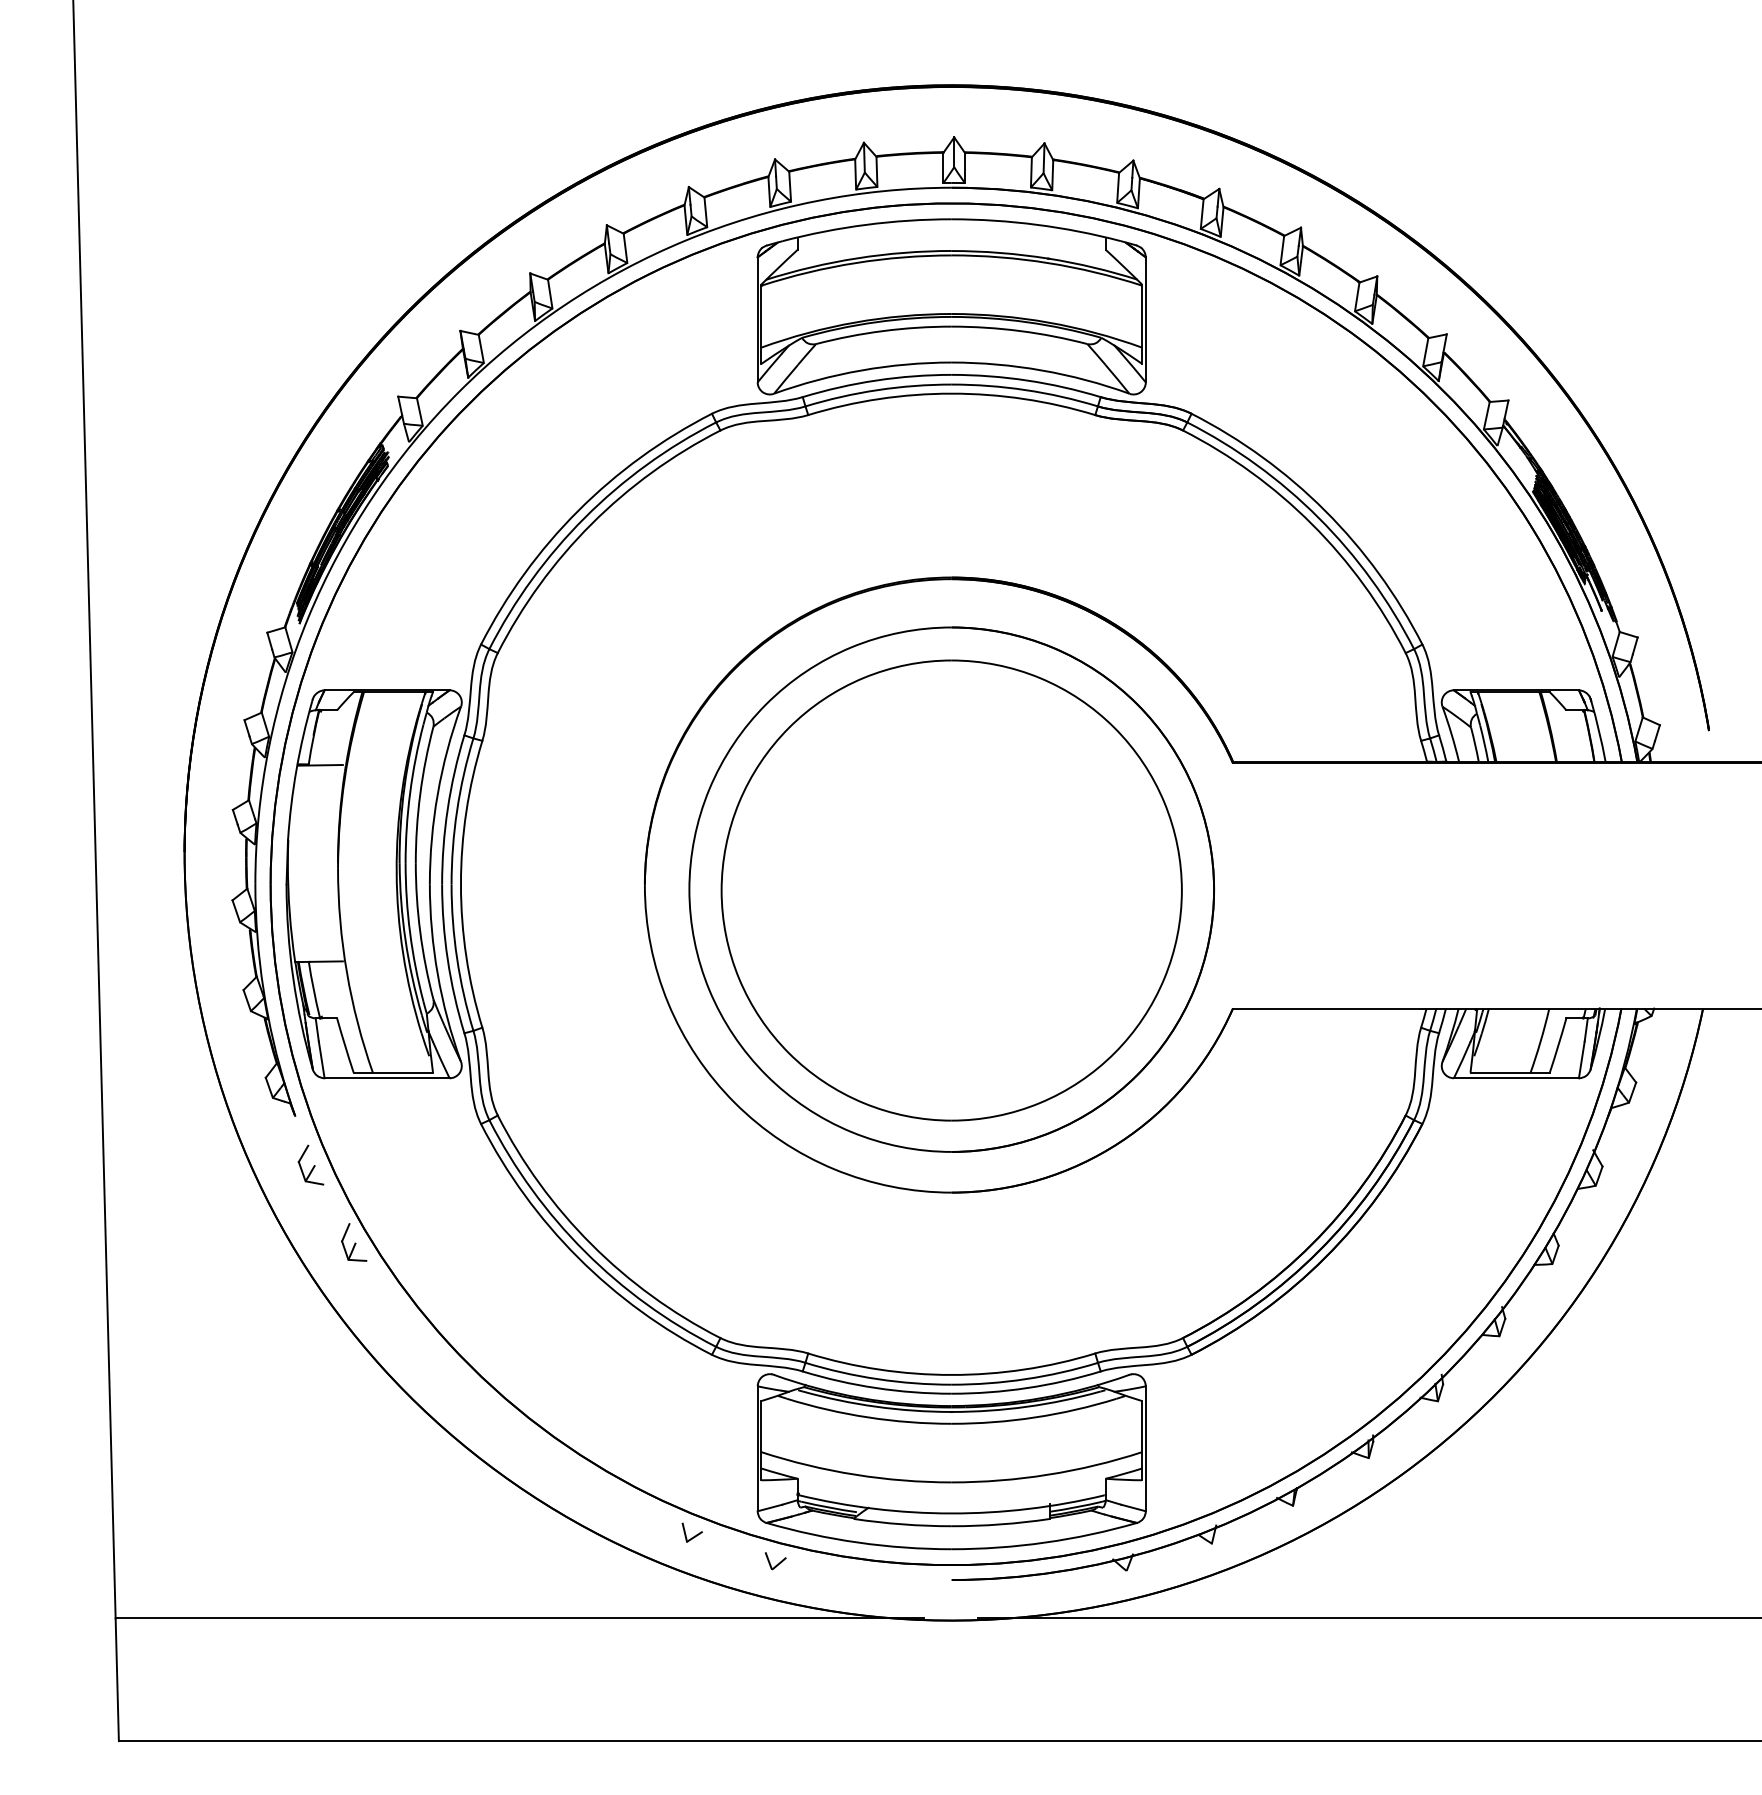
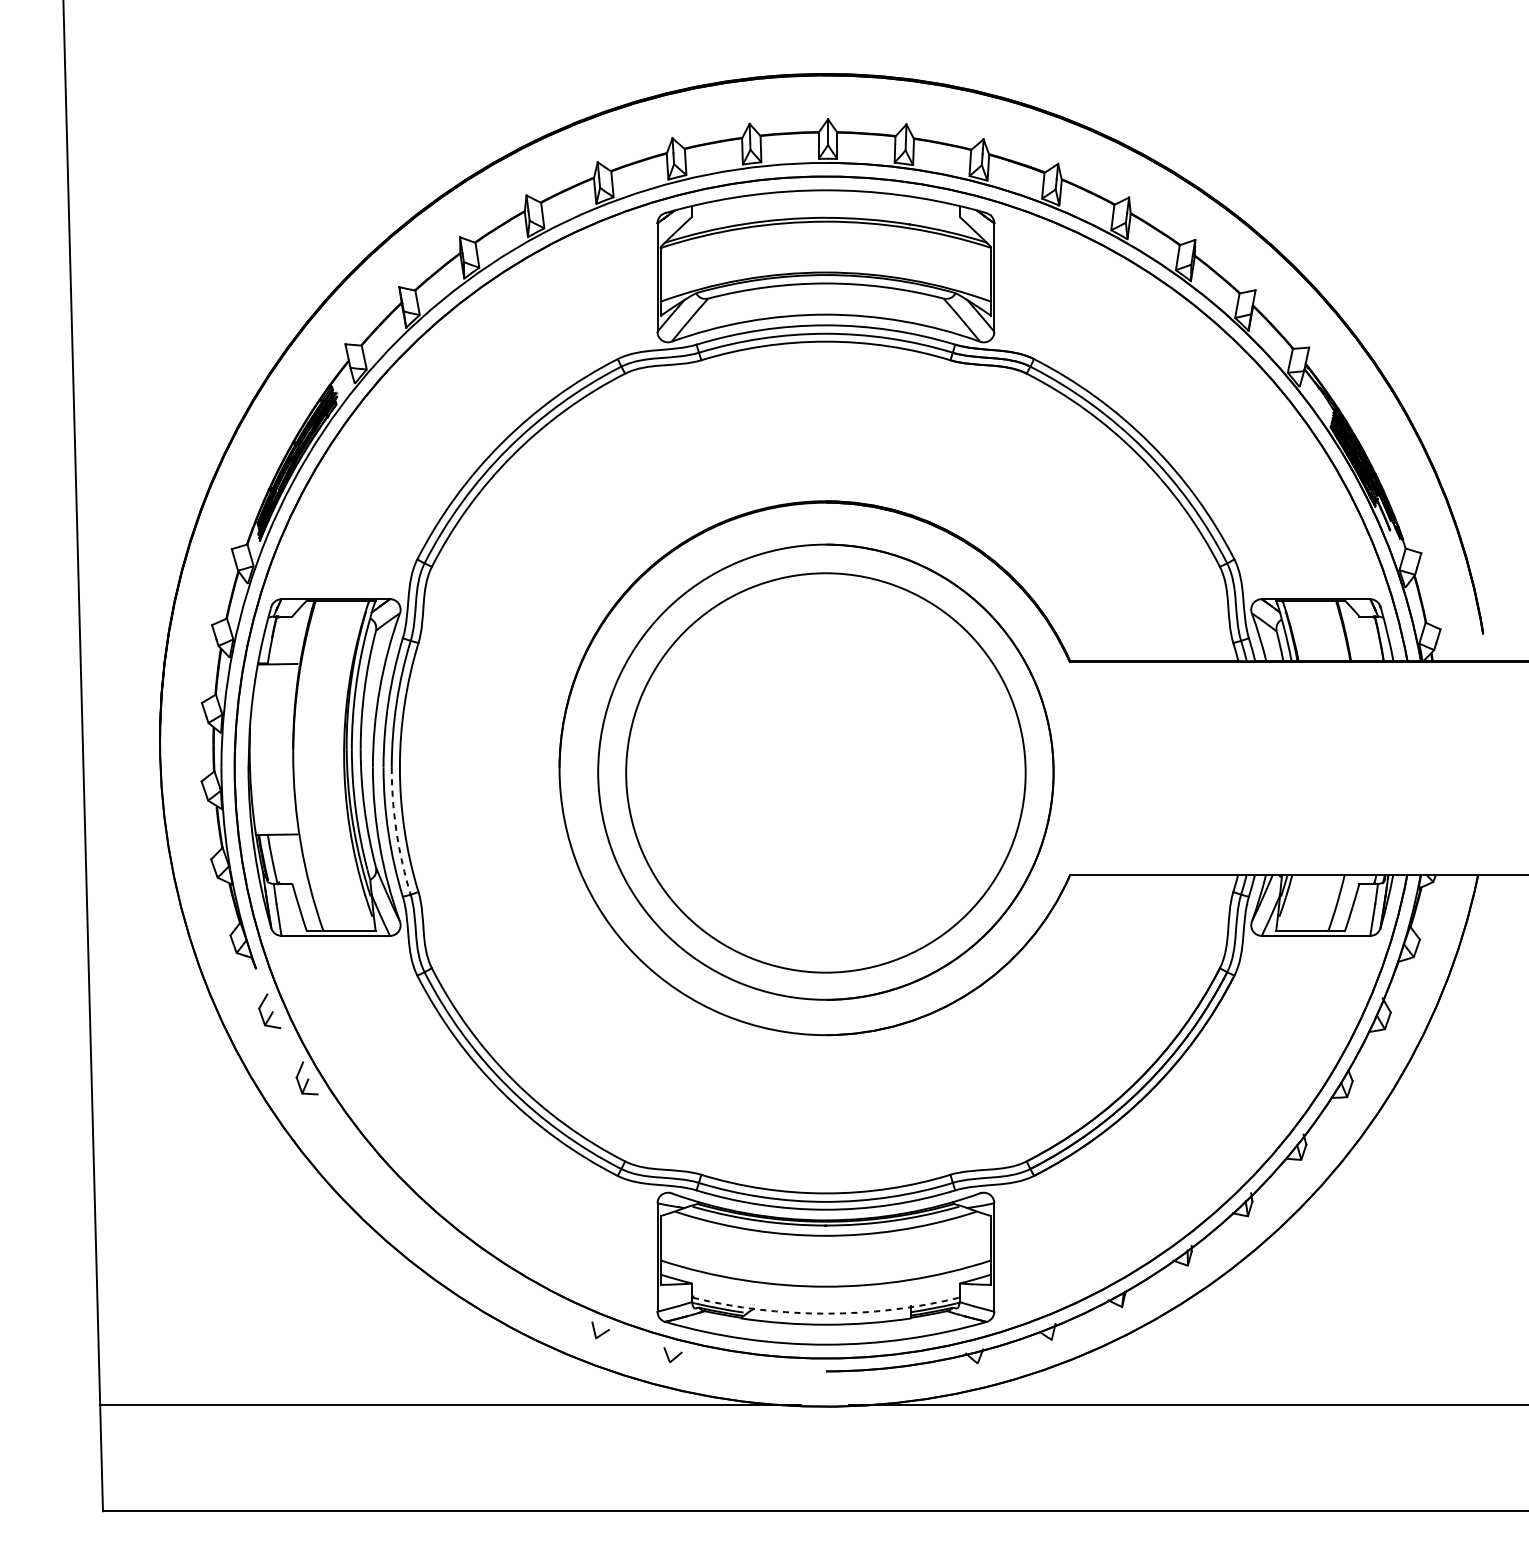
arc: (457, 958) -> (396, 831), solid -> dashed
arc: (951, 1513) -> (825, 1313), solid -> dashed

